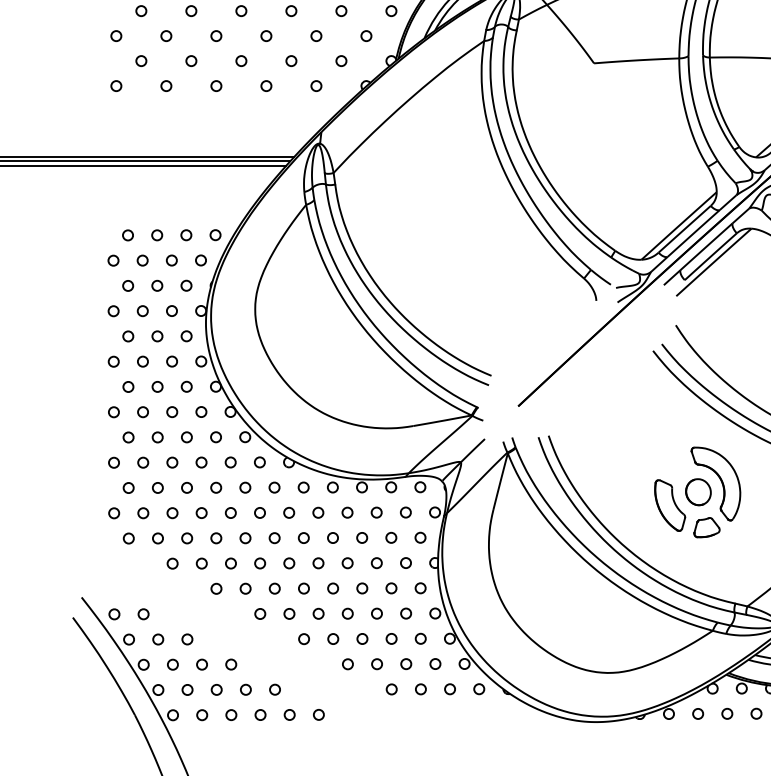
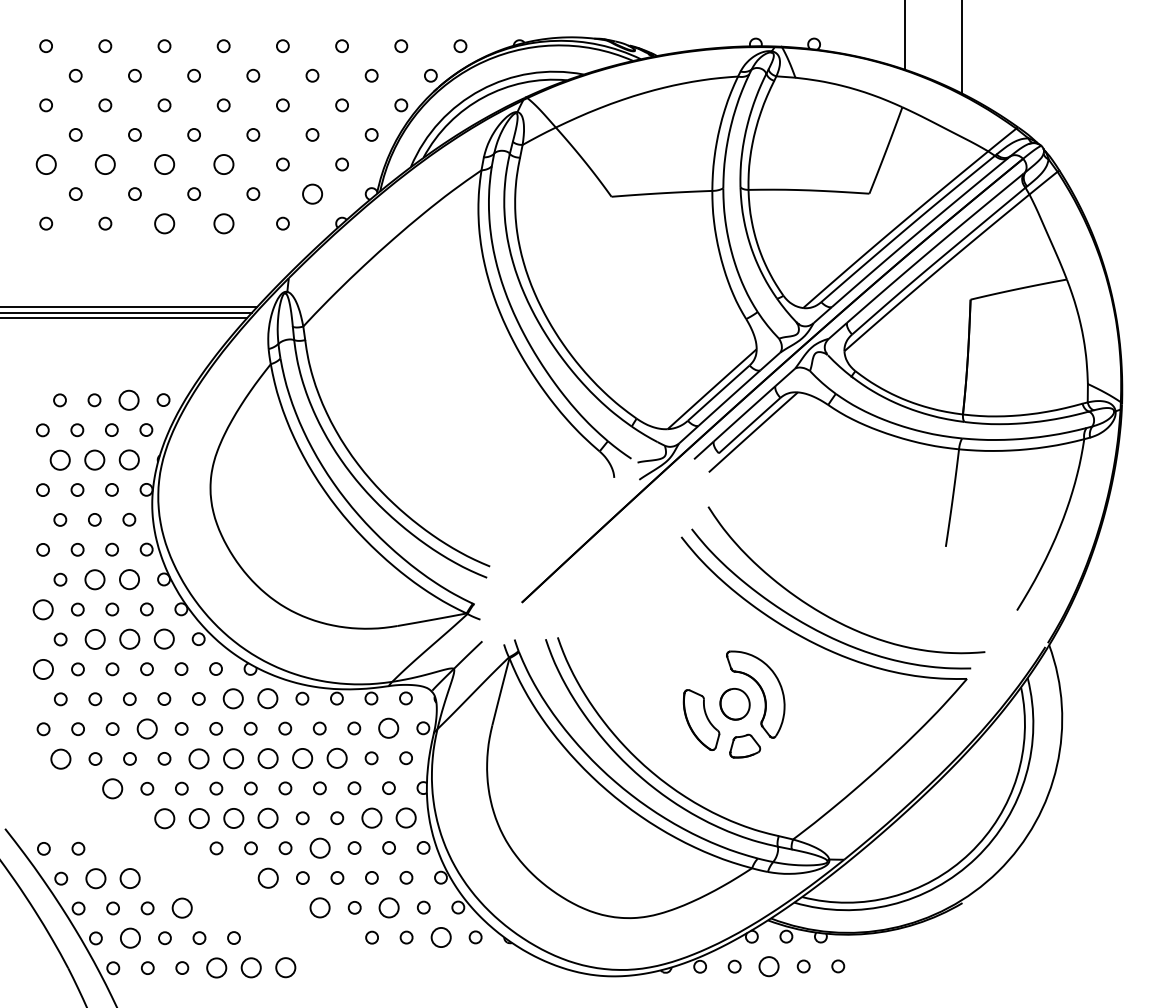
circle: (115, 36) -> (45, 164), size x1.6
circle: (166, 36) -> (105, 164), size x1.6
circle: (216, 36) -> (164, 164), size x1.6
circle: (266, 36) -> (223, 164), size x1.6
circle: (341, 60) -> (312, 193), size x1.6
circle: (216, 85) -> (164, 223), size x1.6
circle: (266, 85) -> (223, 223), size x1.6
circle: (185, 234) -> (128, 399), size x1.6
circle: (127, 285) -> (59, 459), size x1.6
circle: (157, 285) -> (94, 459), size x1.6
circle: (185, 285) -> (128, 459), size x1.6
circle: (157, 386) -> (94, 579), size x1.6
circle: (186, 386) -> (129, 579), size x1.6
circle: (114, 412) -> (43, 609), size x1.6
circle: (157, 437) -> (94, 639), size x1.6
circle: (186, 437) -> (129, 639), size x1.6
circle: (215, 437) -> (163, 639), size x1.6
circle: (114, 462) -> (43, 669), size x1.6
circle: (274, 487) -> (233, 698), size x1.6
circle: (303, 487) -> (267, 698), size x1.6
circle: (201, 512) -> (146, 728), size x1.6
circle: (405, 512) -> (388, 728), size x1.6
circle: (128, 538) -> (60, 758), size x1.6
circle: (245, 538) -> (198, 758), size x1.6
circle: (274, 538) -> (233, 758), size x1.6
circle: (303, 538) -> (267, 758), size x1.6
circle: (332, 538) -> (302, 758), size x1.6
circle: (361, 538) -> (336, 758), size x1.6
circle: (172, 563) -> (112, 788), size x1.6
circle: (391, 587) -> (371, 817), size x1.6
circle: (420, 587) -> (406, 817), size x1.6
circle: (216, 588) -> (164, 818), size x1.6
circle: (245, 588) -> (198, 818), size x1.6
circle: (274, 588) -> (233, 818), size x1.6
circle: (304, 588) -> (268, 818), size x1.6
circle: (347, 613) -> (319, 847), size x1.6
circle: (304, 638) -> (268, 877), size x1.6
circle: (158, 639) -> (95, 878), size x1.6
circle: (187, 639) -> (130, 878), size x1.6
circle: (348, 663) -> (320, 907), size x1.6
circle: (406, 663) -> (389, 907), size x1.6
circle: (230, 664) -> (181, 908), size x1.6
circle: (449, 689) -> (440, 937), size x1.6
circle: (187, 690) -> (130, 938), size x1.6
circle: (727, 713) -> (769, 966), size x1.6
circle: (260, 714) -> (216, 967), size x1.6
circle: (289, 714) -> (251, 967), size x1.6
circle: (318, 714) -> (285, 967), size x1.6

